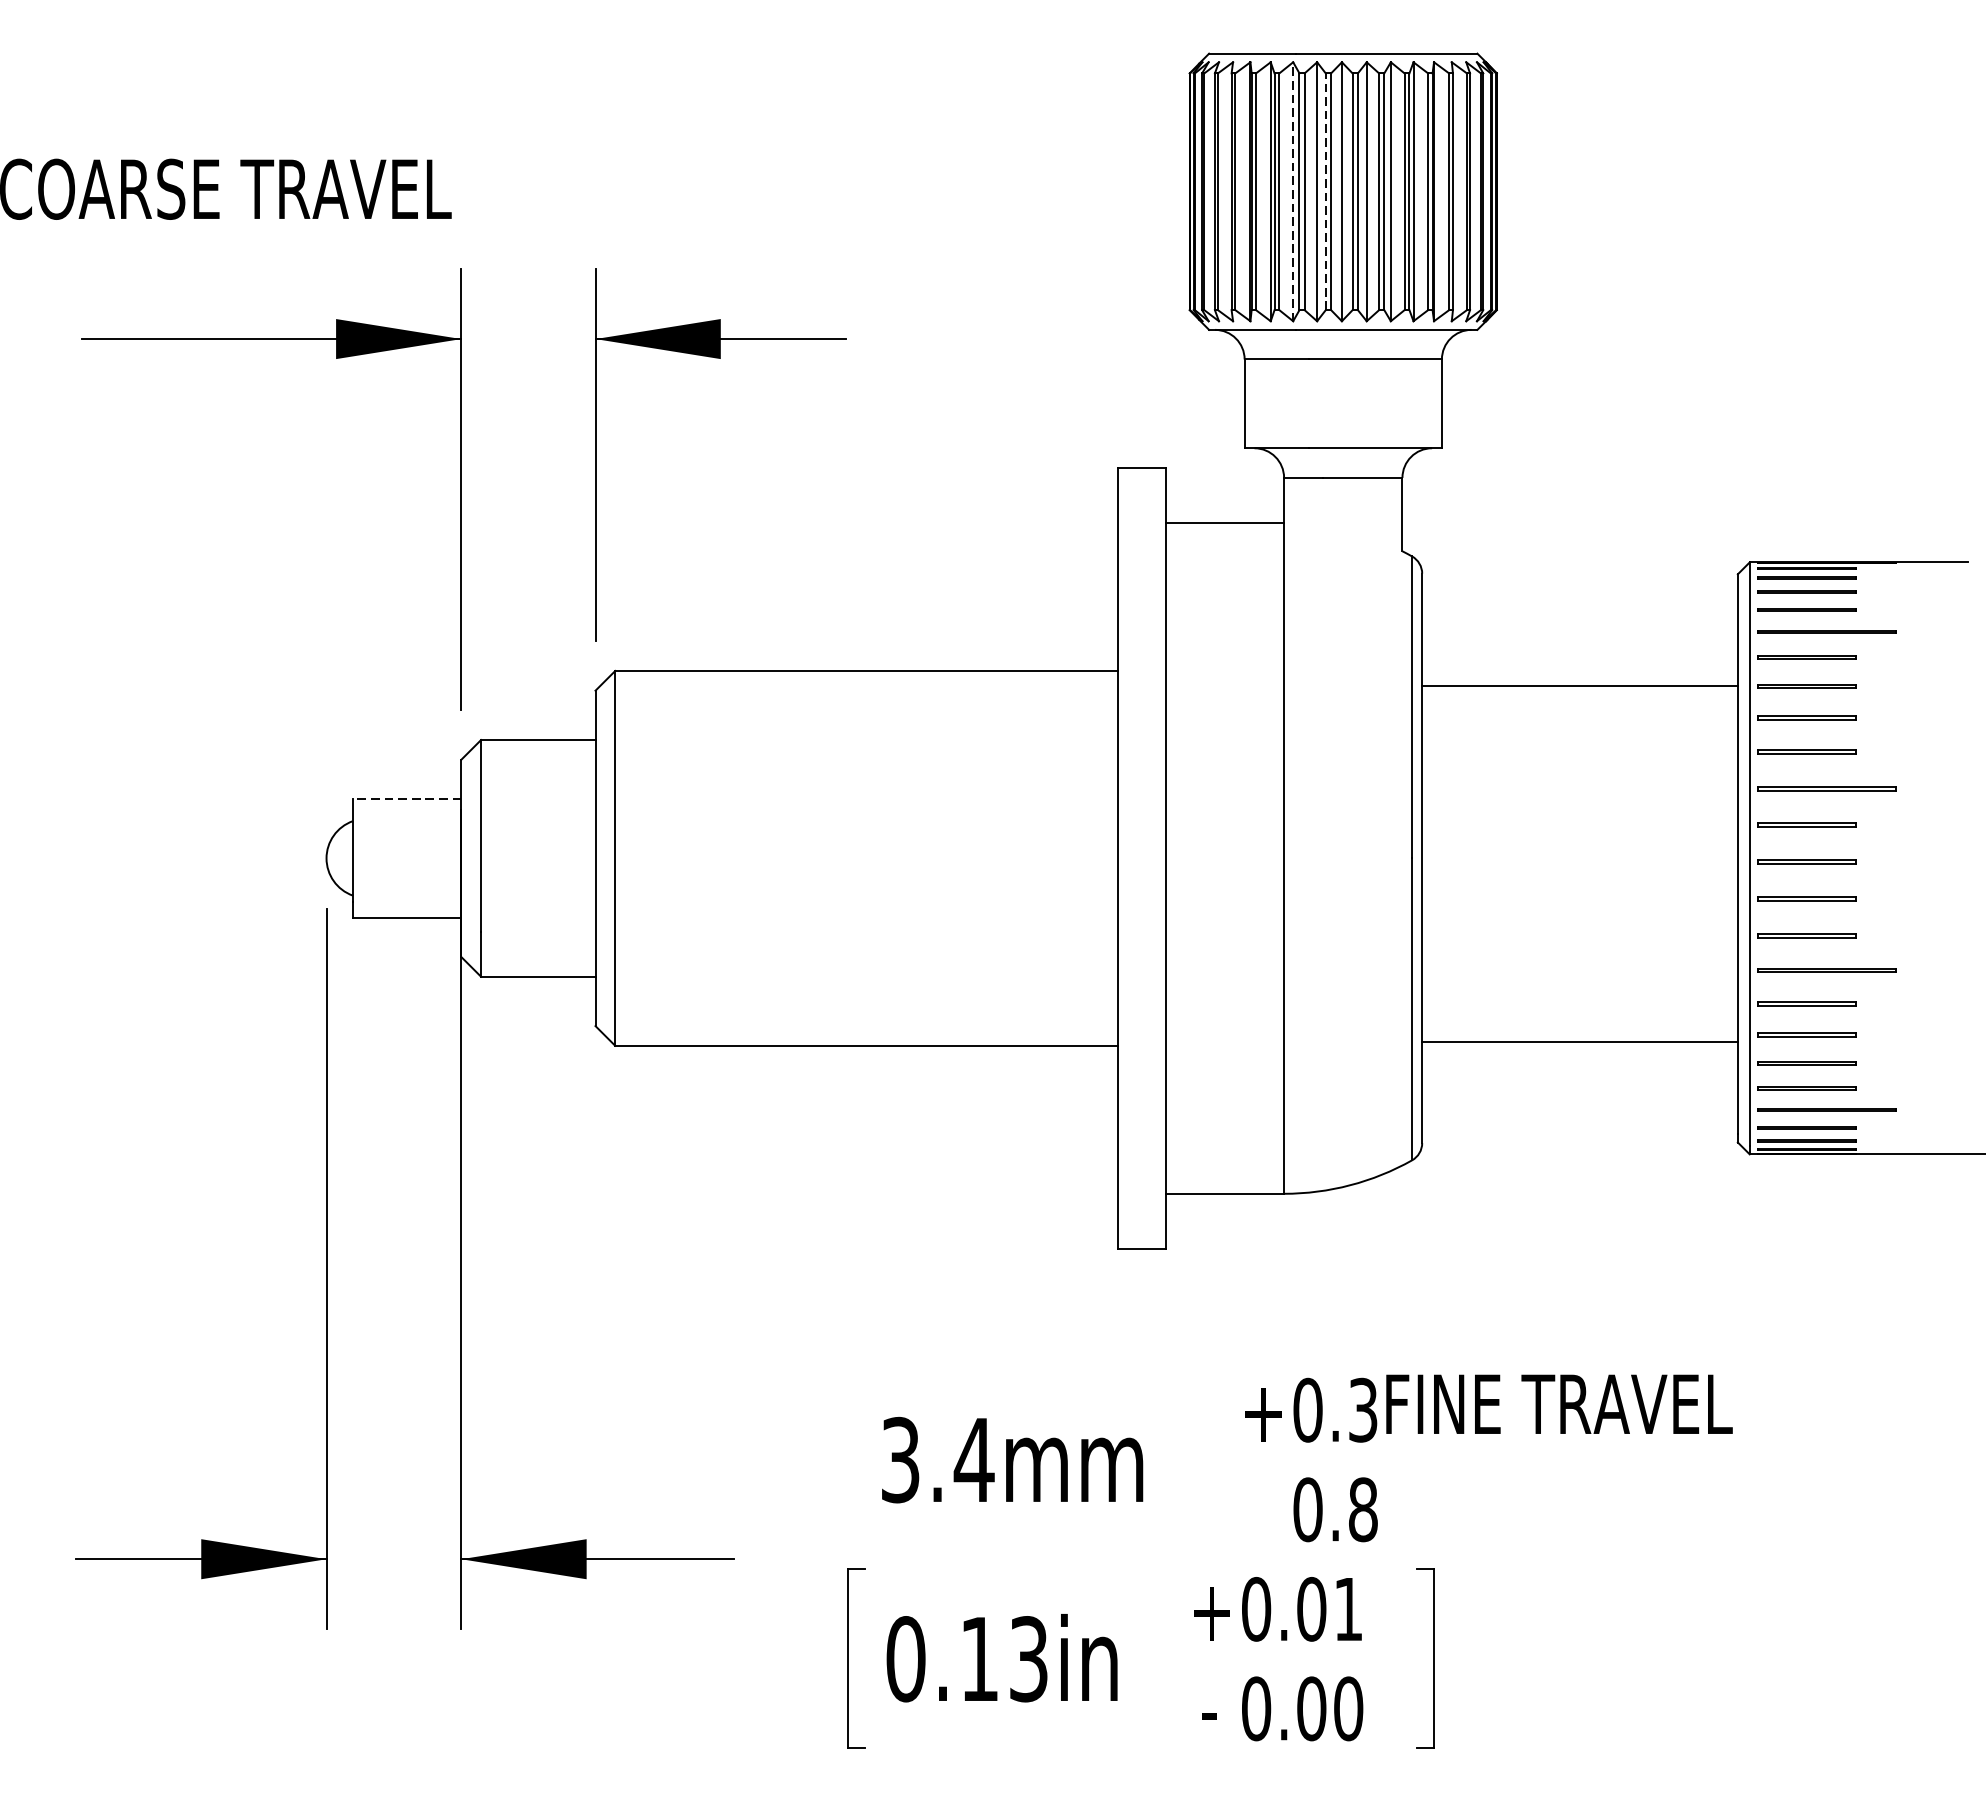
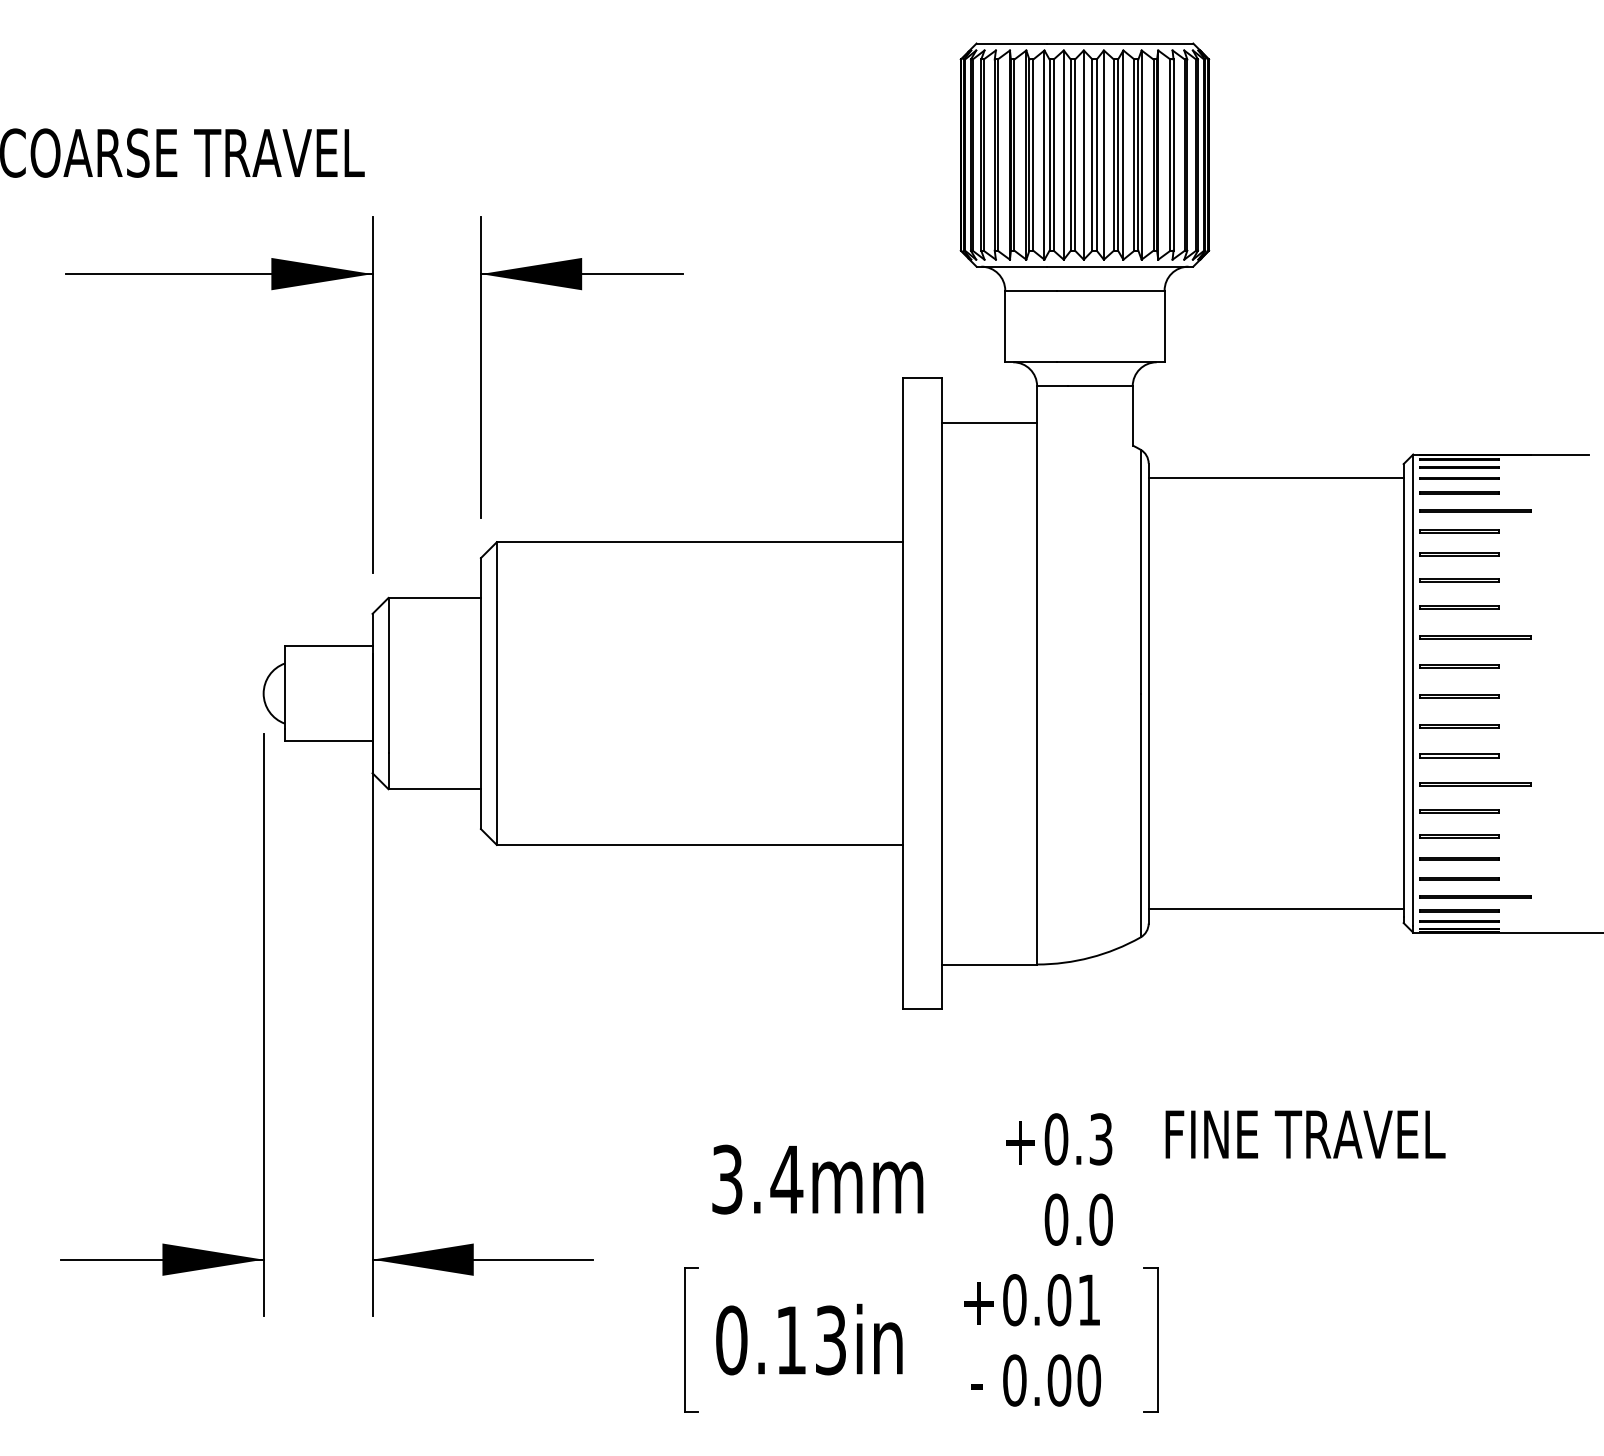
line: (1293, 192) -> (1044, 155), dashed -> solid
line: (1325, 192) -> (1070, 155), dashed -> solid
line: (1579, 686) -> (1275, 478), moved
line: (406, 798) -> (328, 645), dashed -> solid
line: (1579, 1041) -> (1275, 908), moved
text: (1559, 1404) -> (1305, 1134), moved
text: (1362, 1509) -> (1100, 1219), 0.8 -> 0.0

